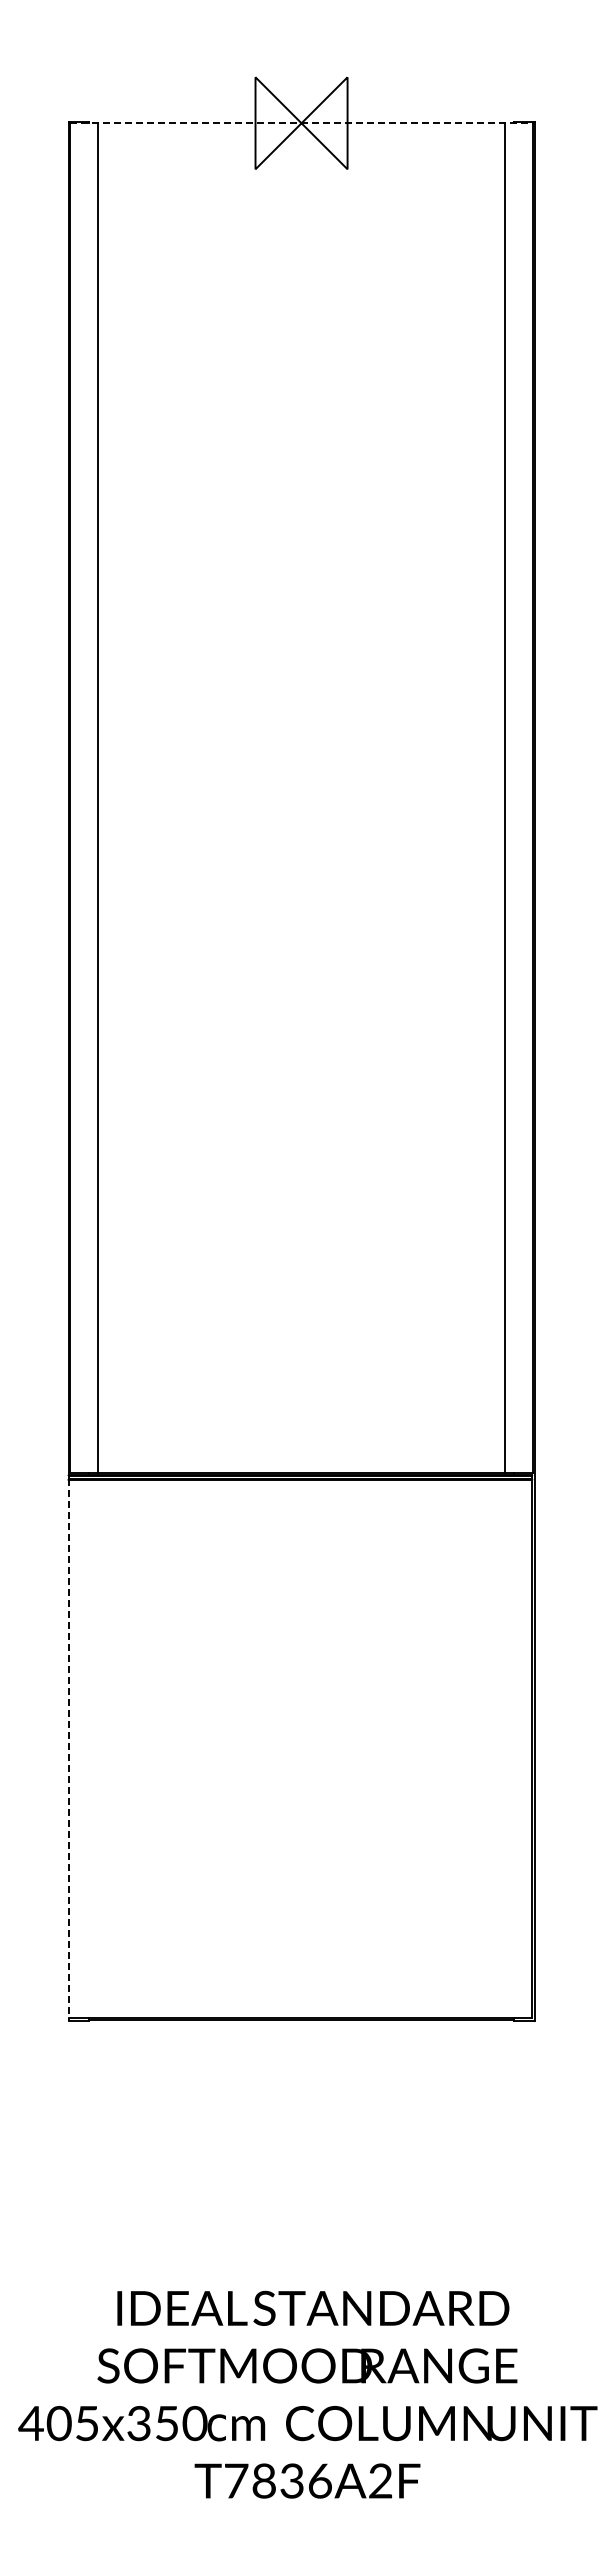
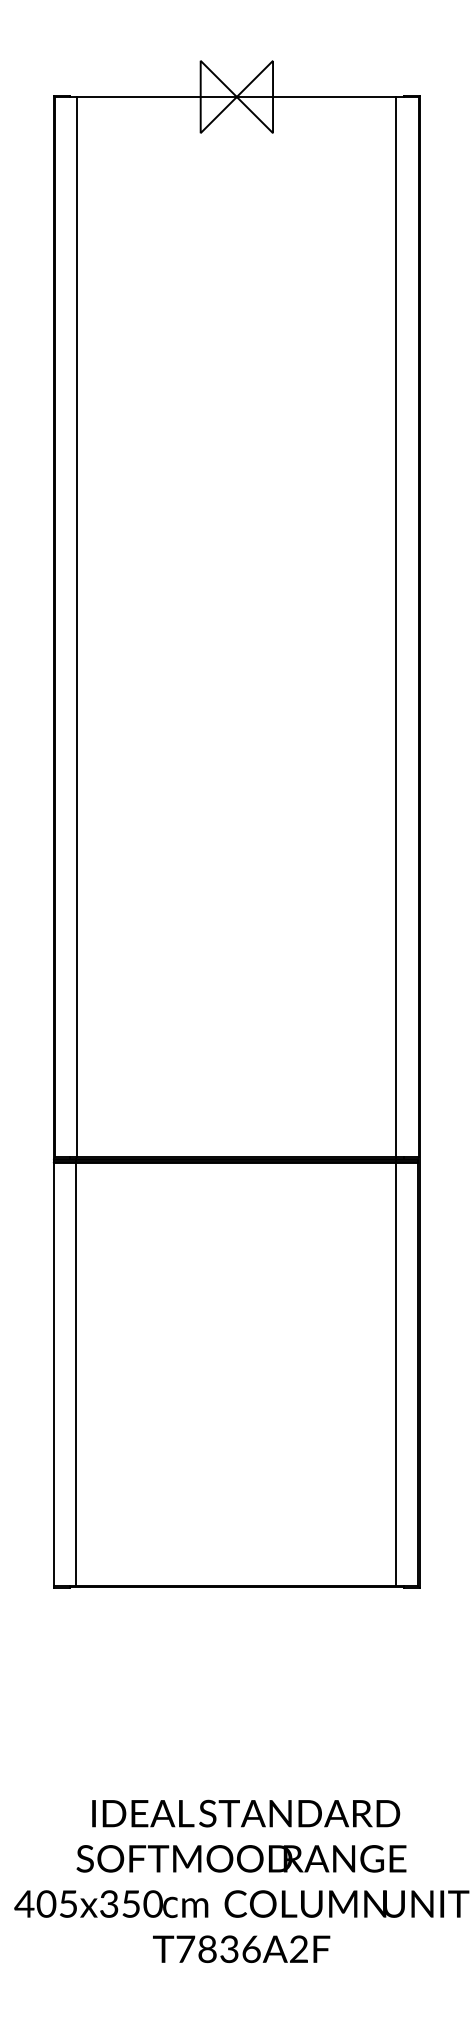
line: (301, 123) -> (236, 97), dashed -> solid
line: (97, 1746) -> (76, 1372), added
line: (503, 1746) -> (395, 1372), added
line: (68, 1750) -> (53, 1375), dashed -> solid

